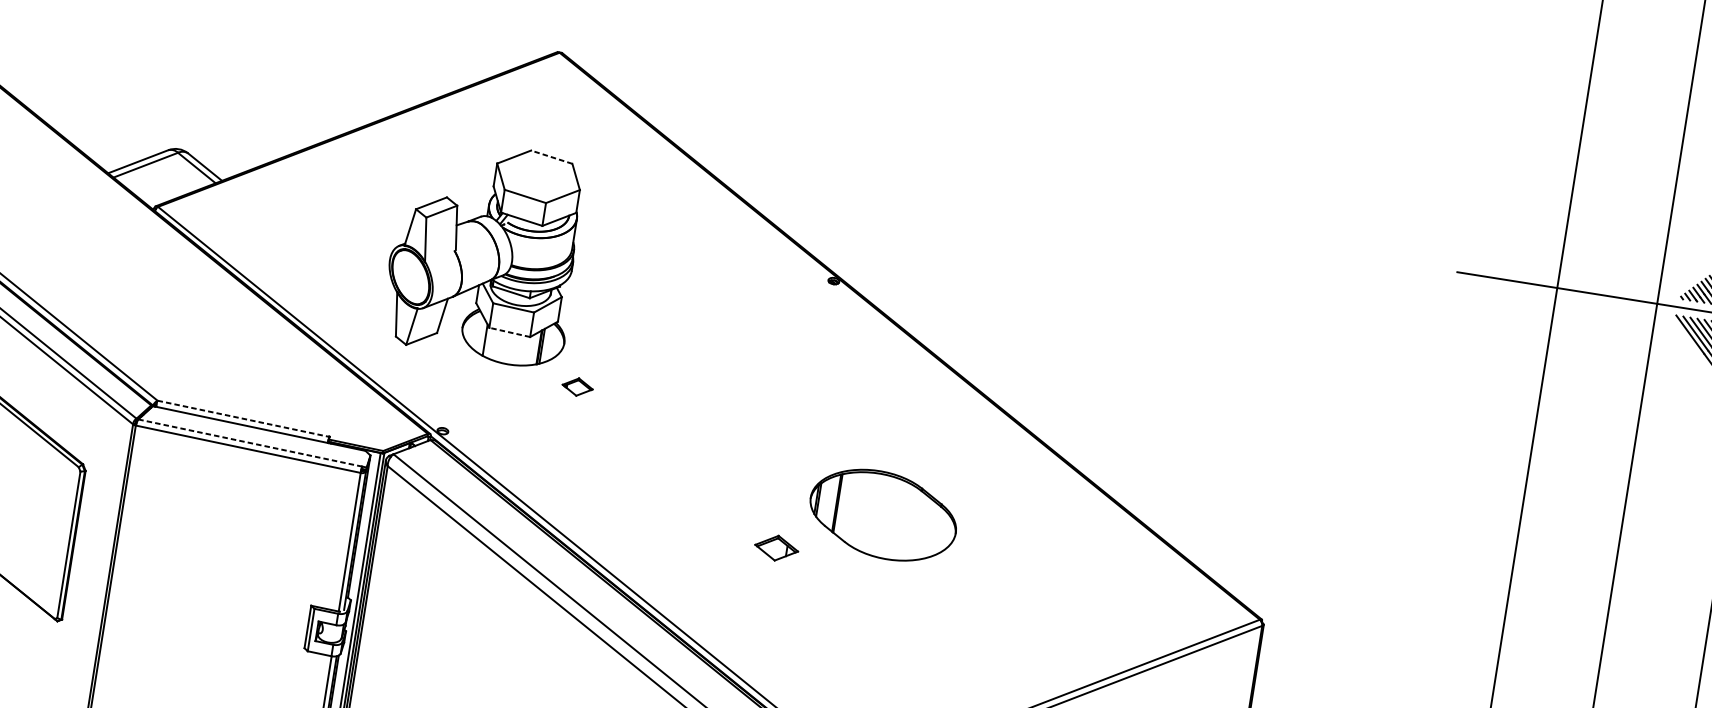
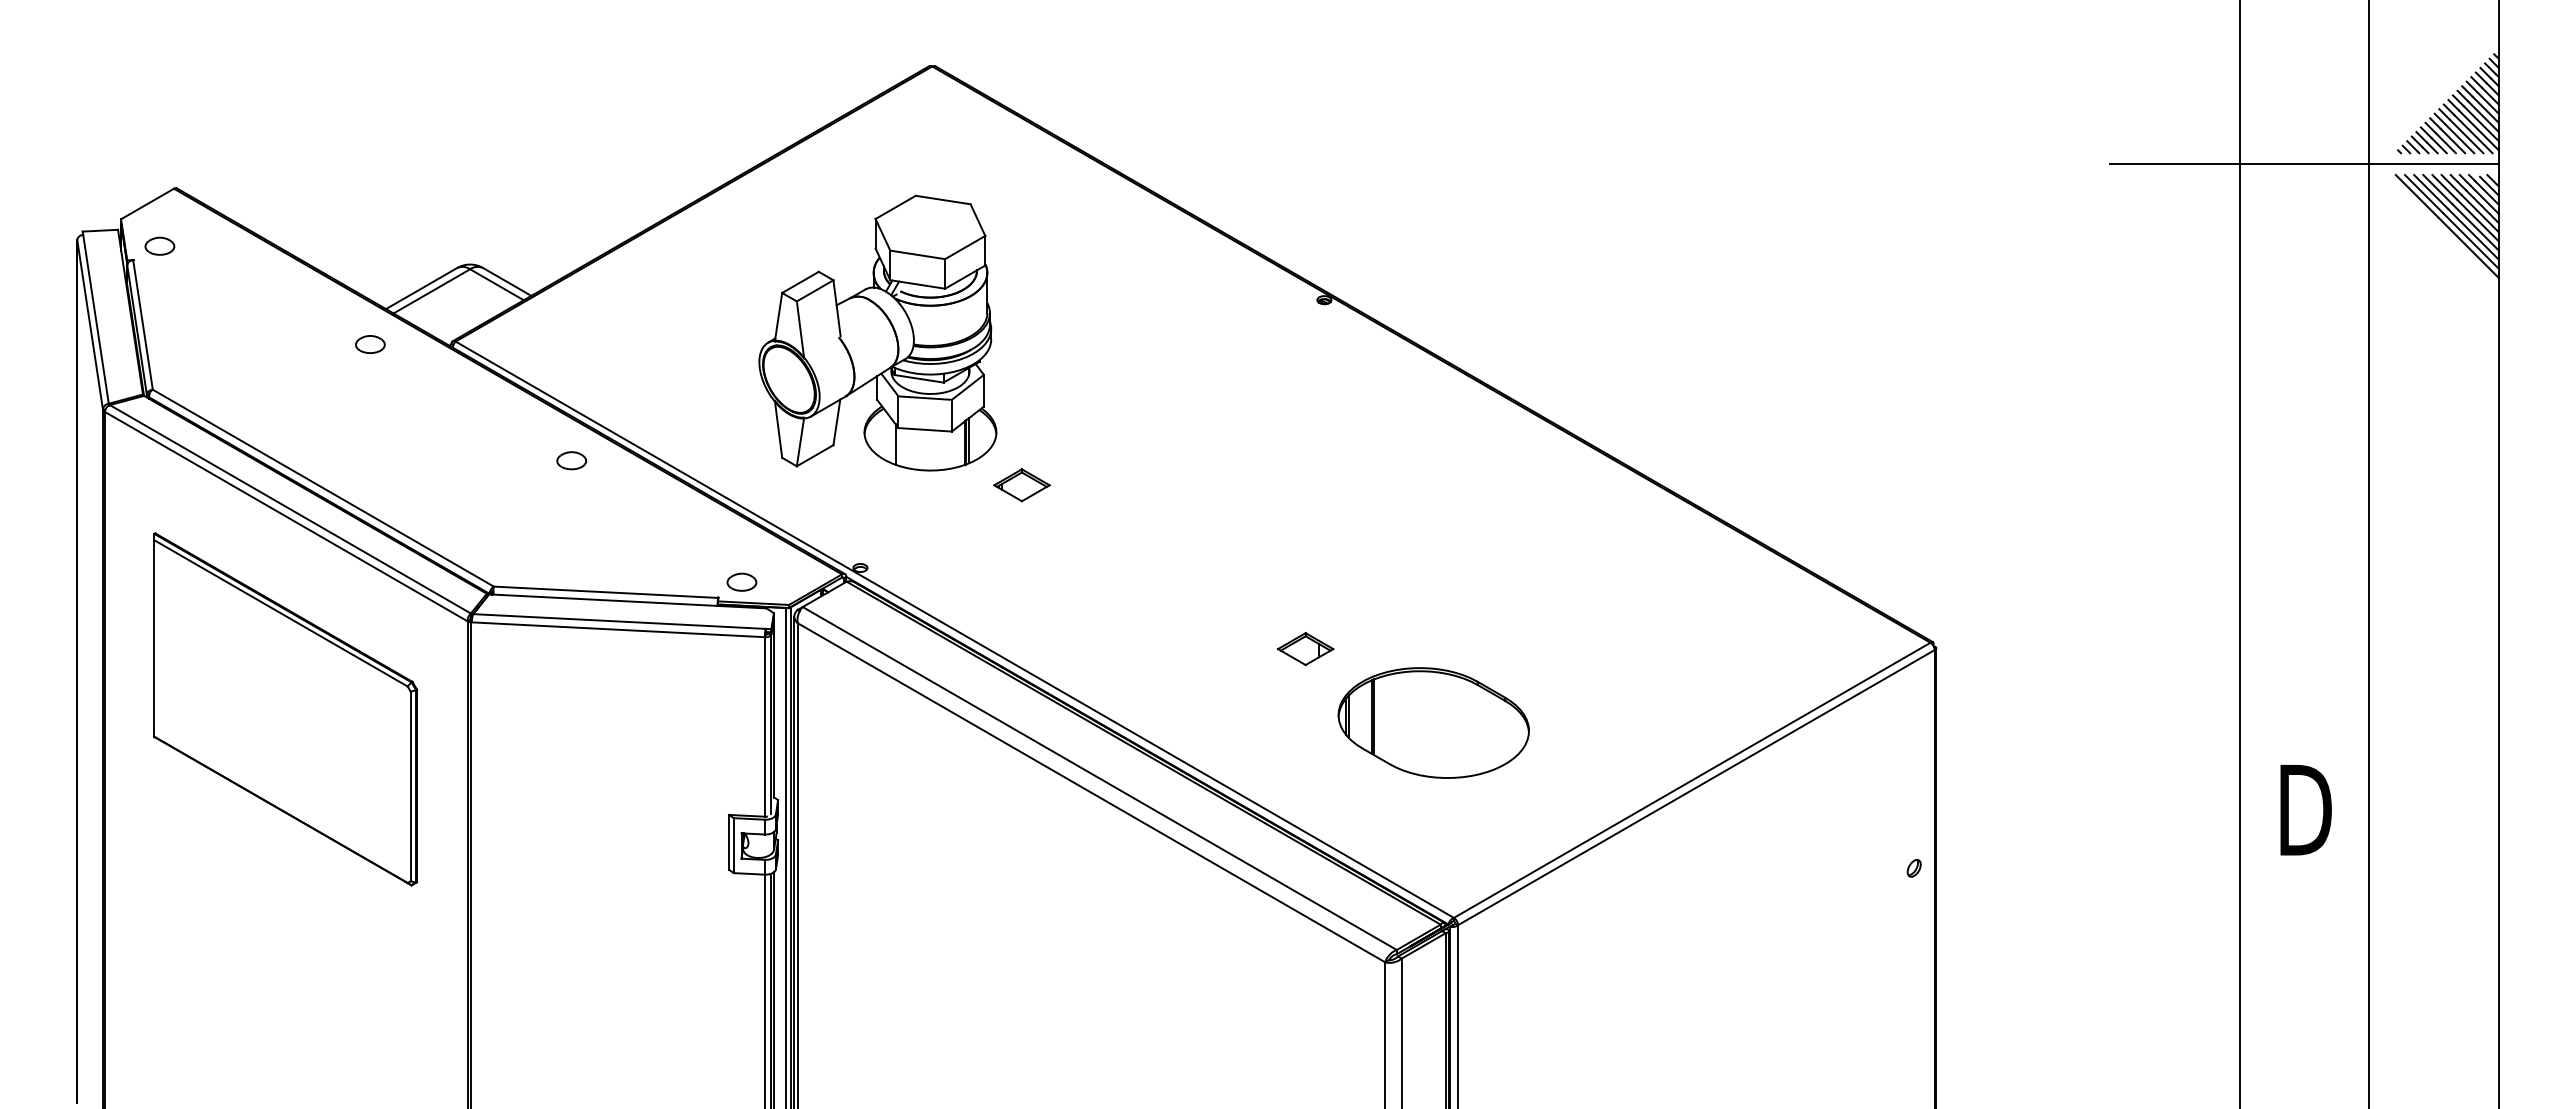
line: (551, 157) -> (943, 200), dashed -> solid
part: (91, 198) -> (370, 344), added
part: (232, 312) -> (571, 460), added
line: (510, 332) -> (925, 429), dashed -> solid
part: (577, 387) -> (1021, 485), size x1.43
line: (243, 419) -> (606, 592), dashed -> solid
part: (349, 427) -> (741, 581), added
line: (250, 443) -> (619, 621), dashed -> solid
part: (883, 514) -> (1433, 722), moved

